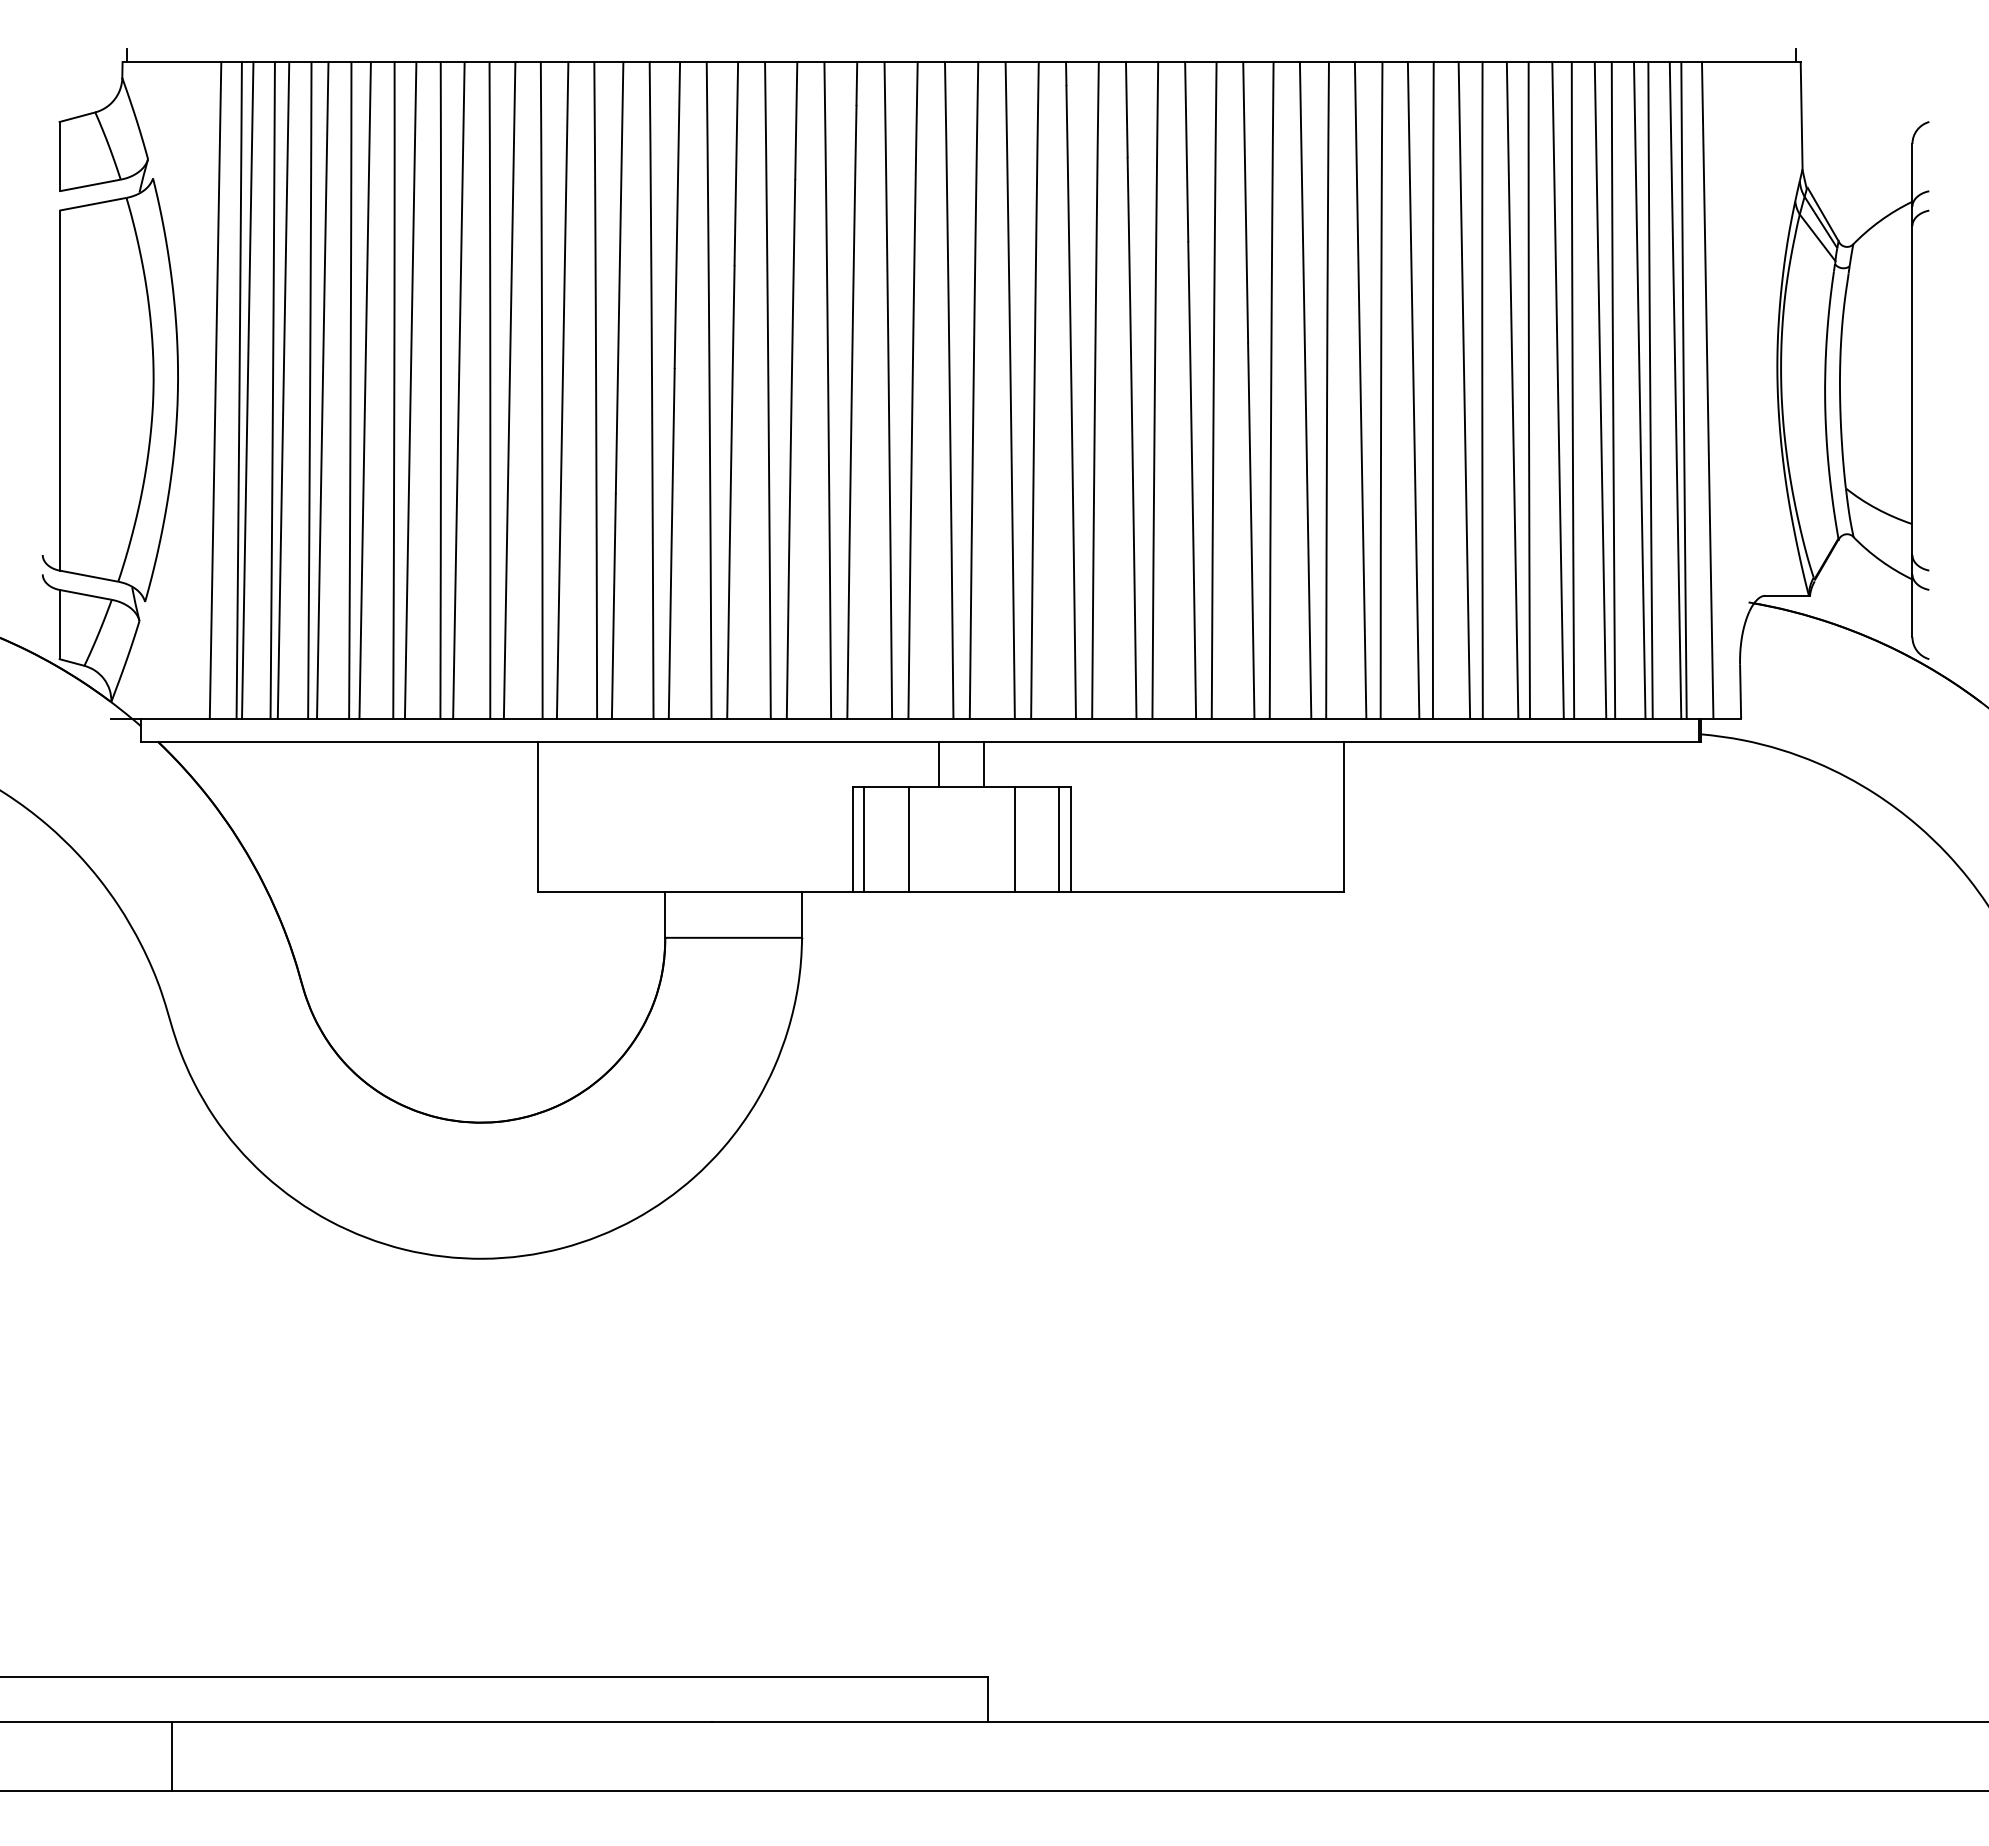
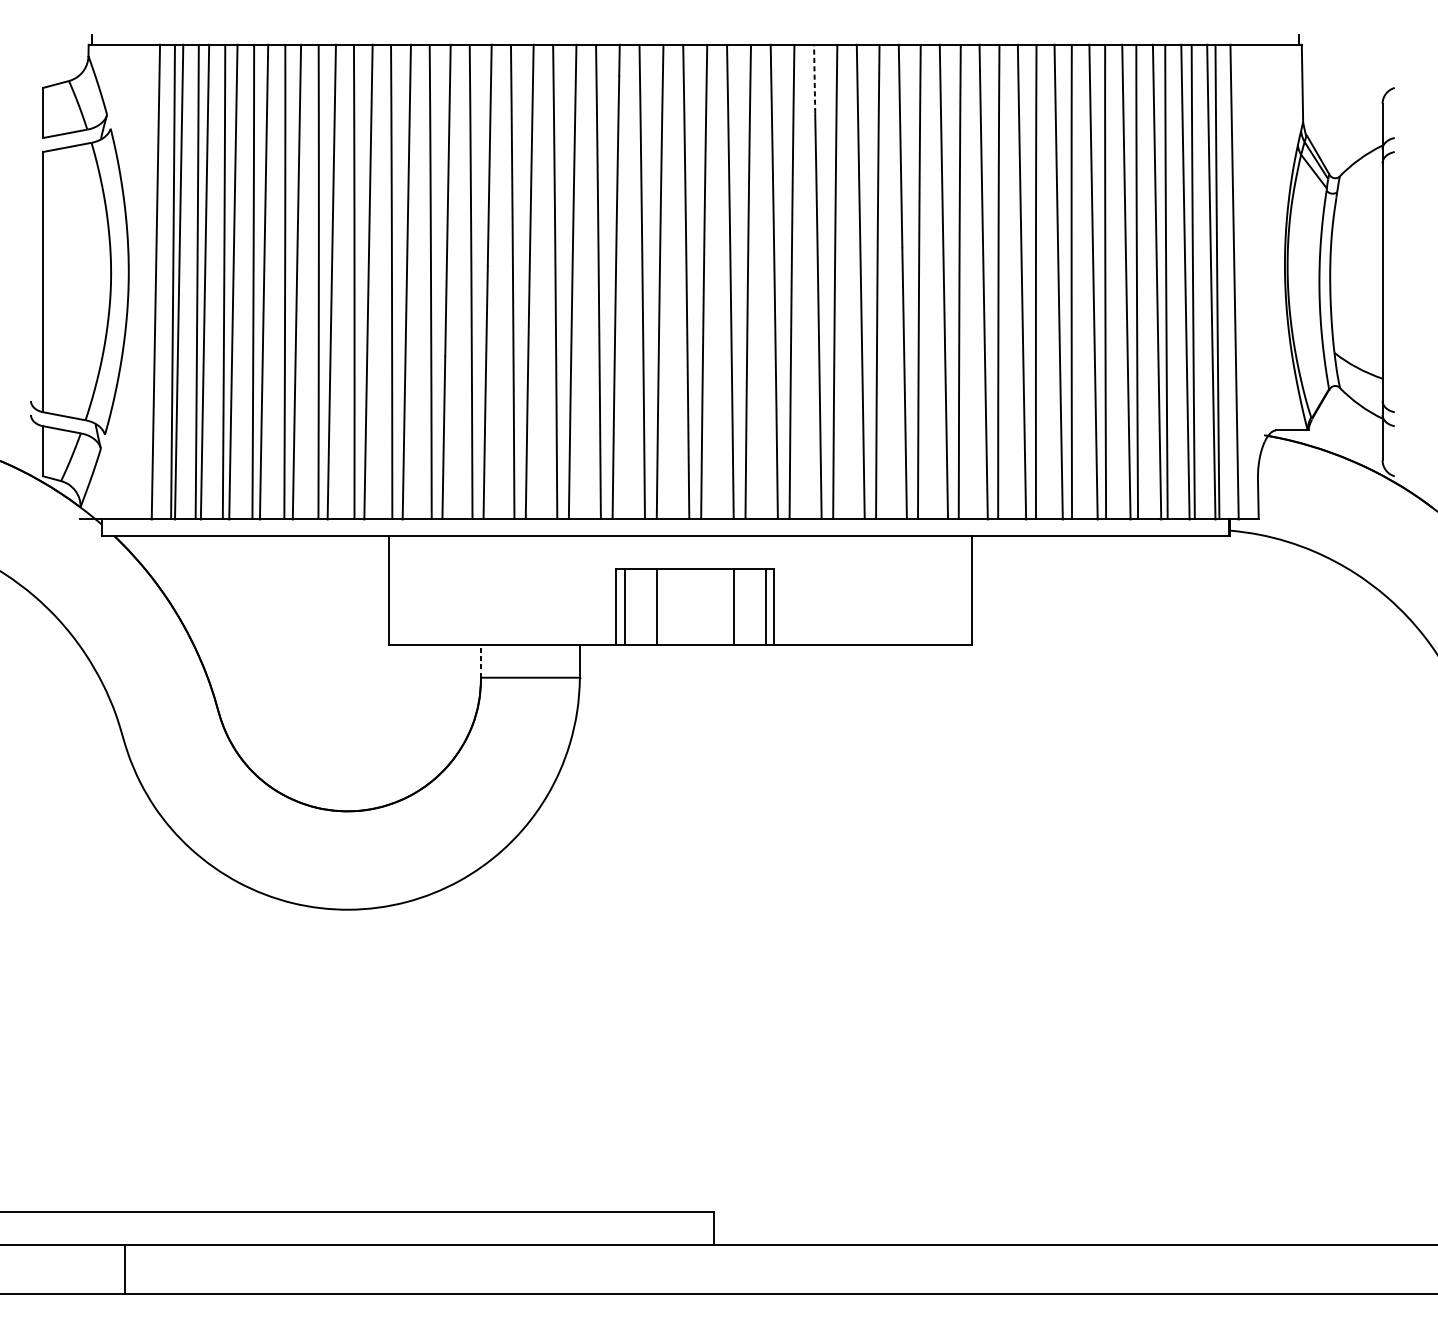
line: (1126, 109) -> (814, 78), solid -> dashed
line: (939, 764) -> (679, 552), removed
line: (984, 764) -> (711, 552), removed
line: (665, 915) -> (481, 661), solid -> dashed

